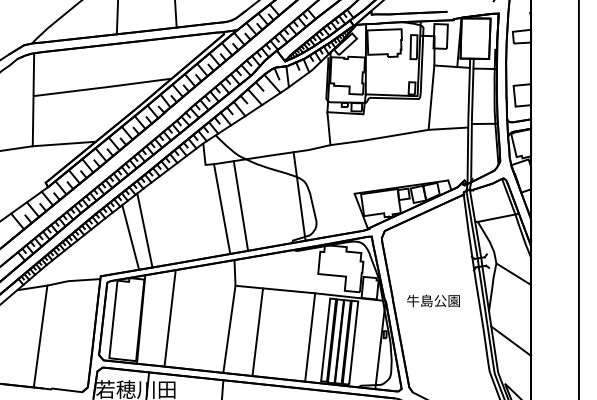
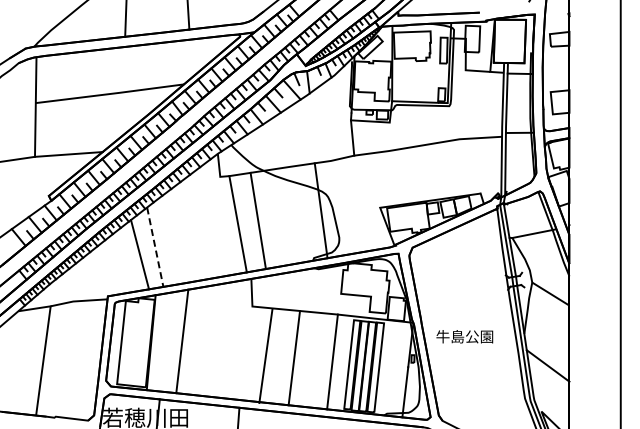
line: (431, 97) -> (462, 104), removed
line: (145, 230) -> (155, 247), solid -> dashed
text: (433, 300) -> (464, 336), moved
line: (229, 328) -> (265, 355), moved
line: (257, 332) -> (293, 358), moved

